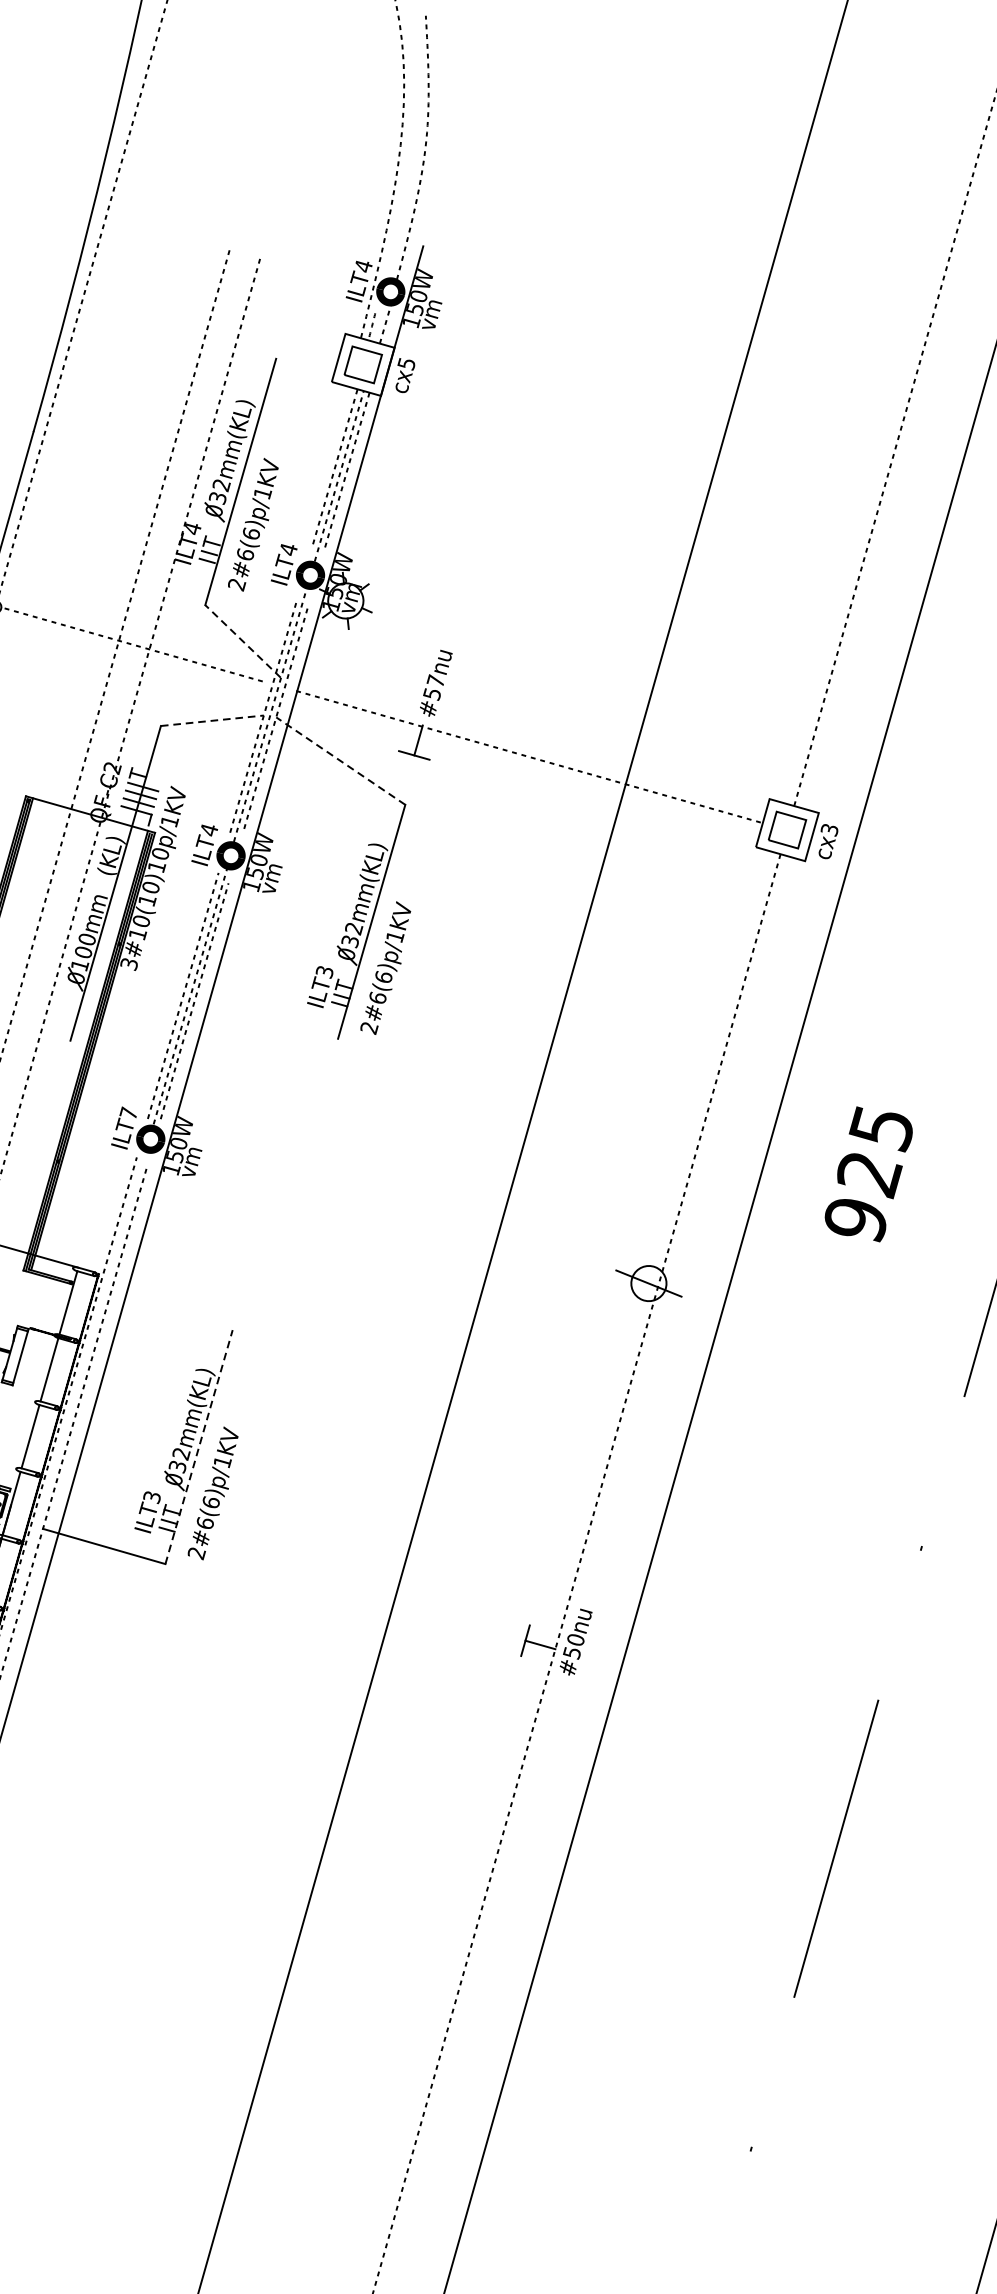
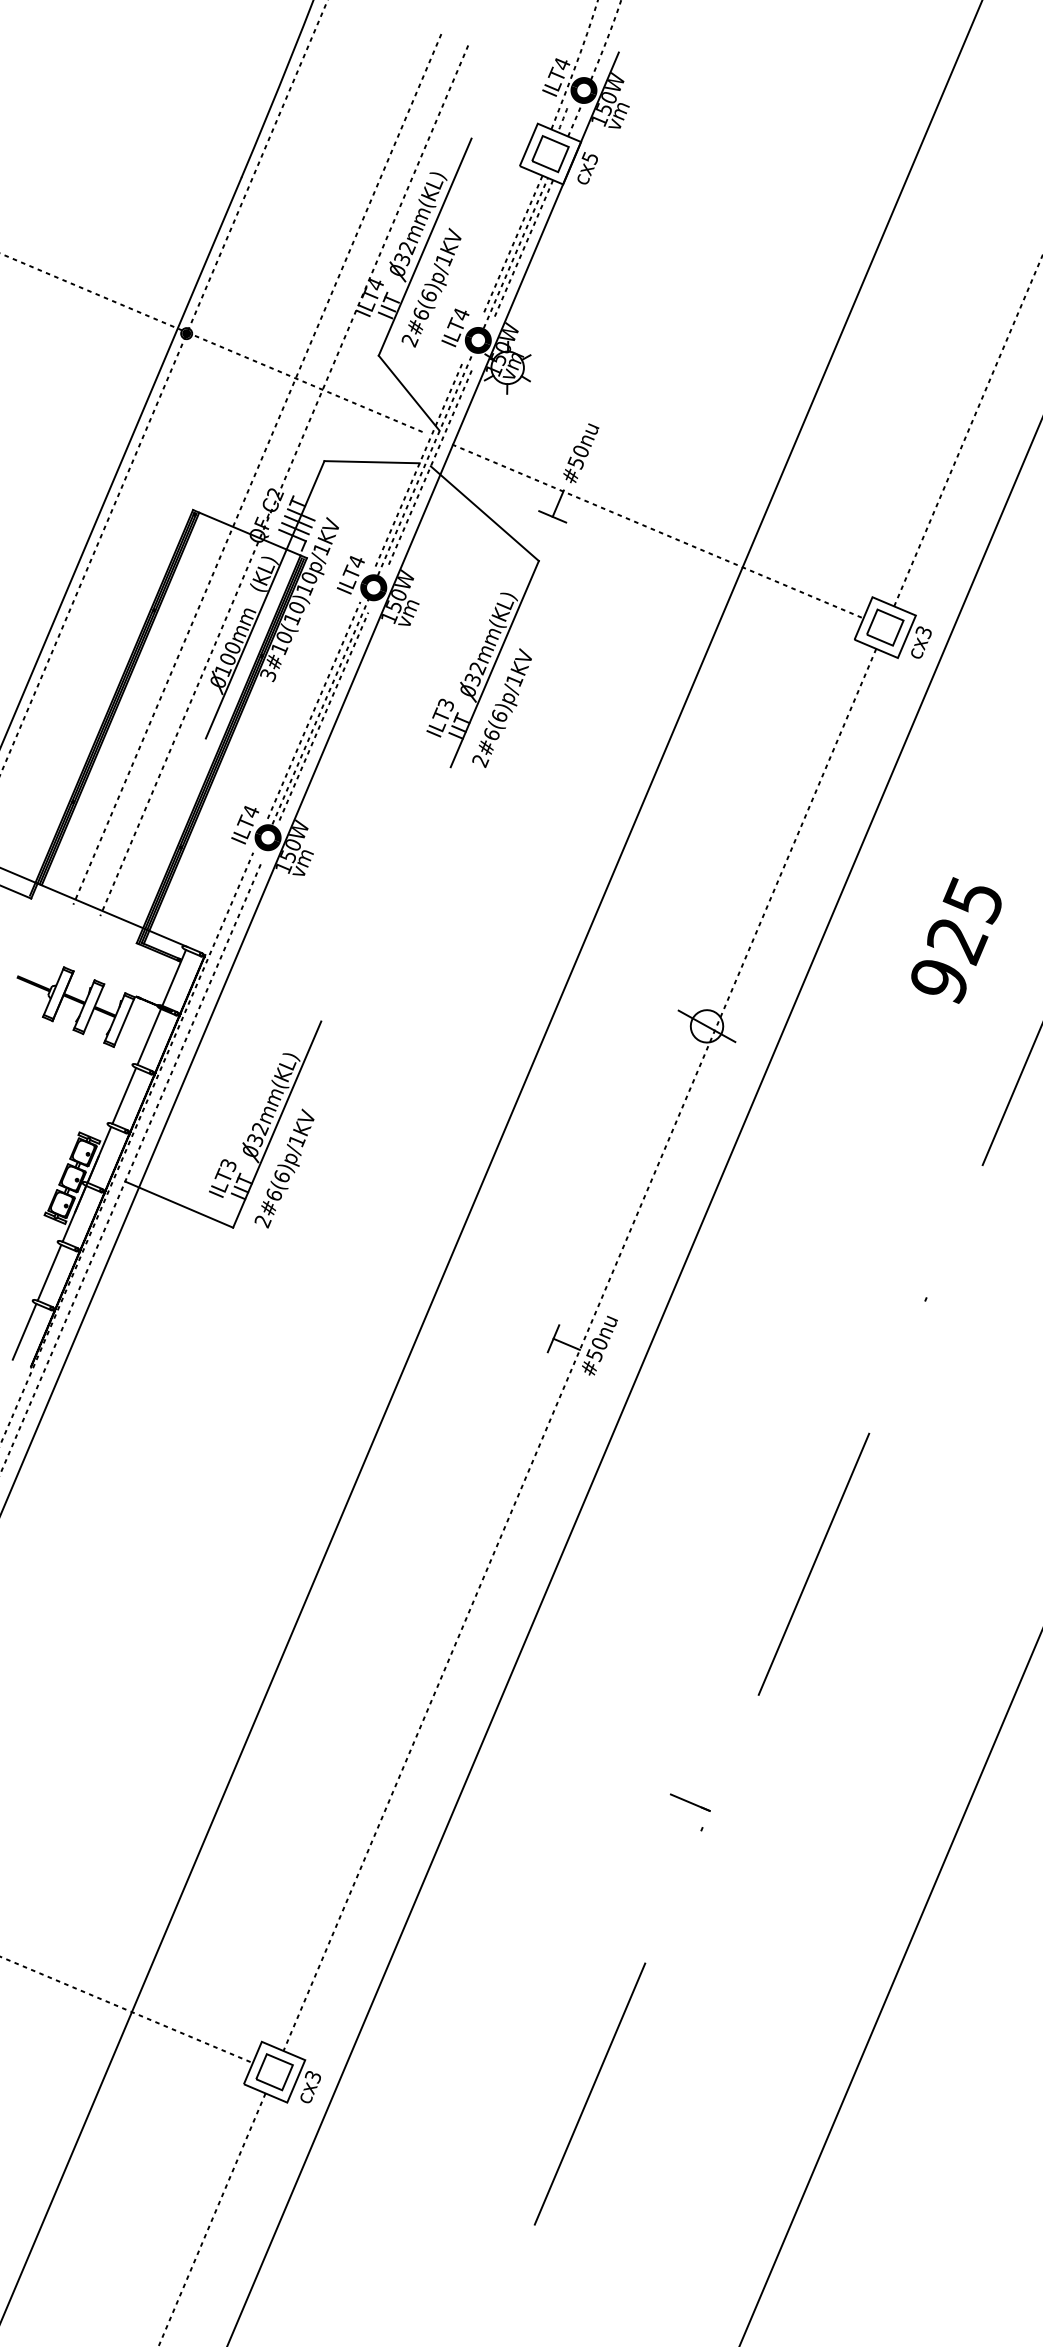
line: (242, 640) -> (408, 392), dashed -> solid
text: (435, 680) -> (580, 450), #57nu -> #50nu
line: (212, 721) -> (372, 462), dashed -> solid
line: (340, 760) -> (484, 513), dashed -> solid
text: (128, 1112) -> (250, 810), ILT7 -> ILT4
text: (868, 1174) -> (956, 940), moved
line: (199, 1446) -> (277, 1124), dashed -> solid
line: (735, 2121) -> (690, 1802), added

